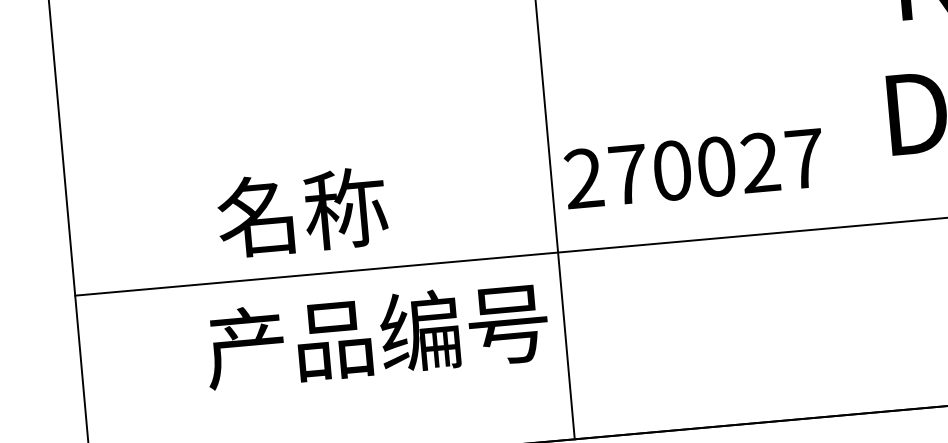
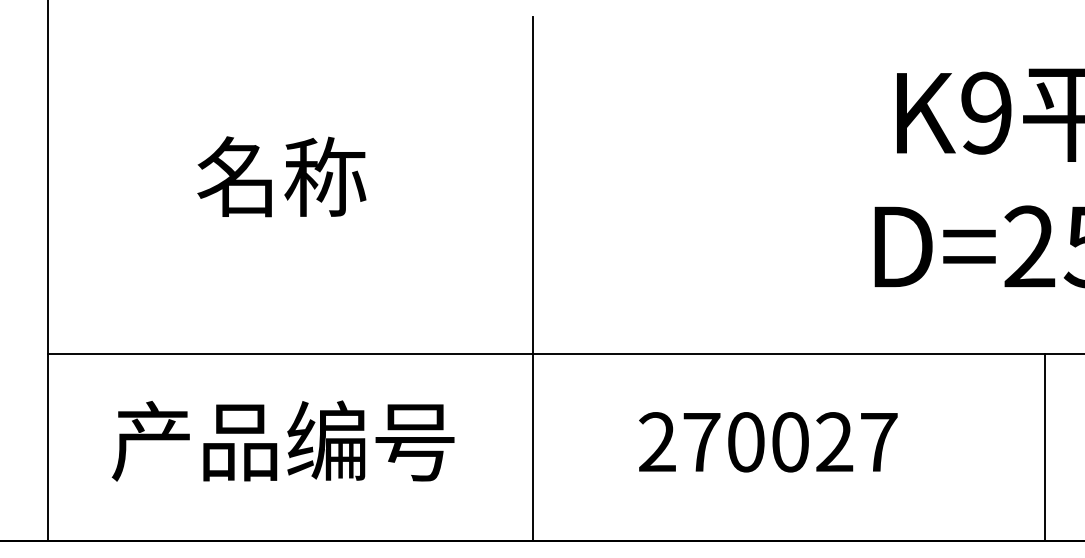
text: (694, 168) -> (768, 442), moved
text: (301, 212) -> (281, 176), moved
text: (376, 334) -> (282, 440), moved

